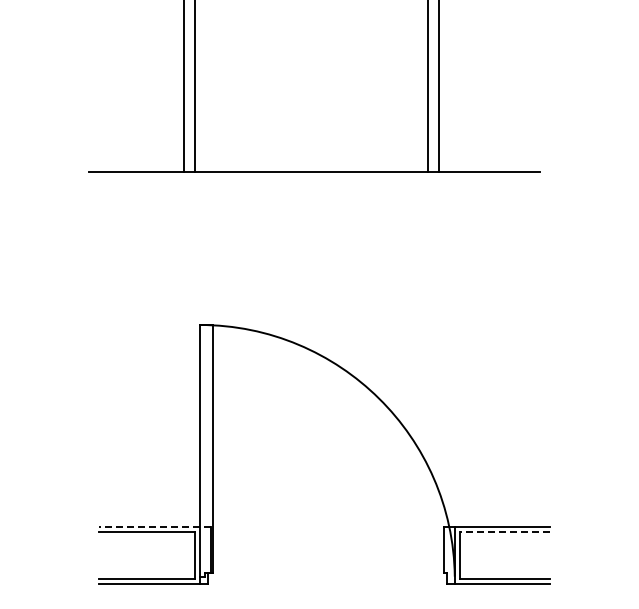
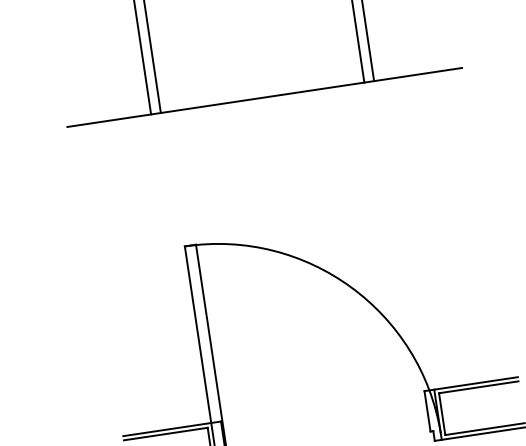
line: (155, 526) -> (172, 428), dashed -> solid
line: (504, 531) -> (478, 387), dashed -> solid

